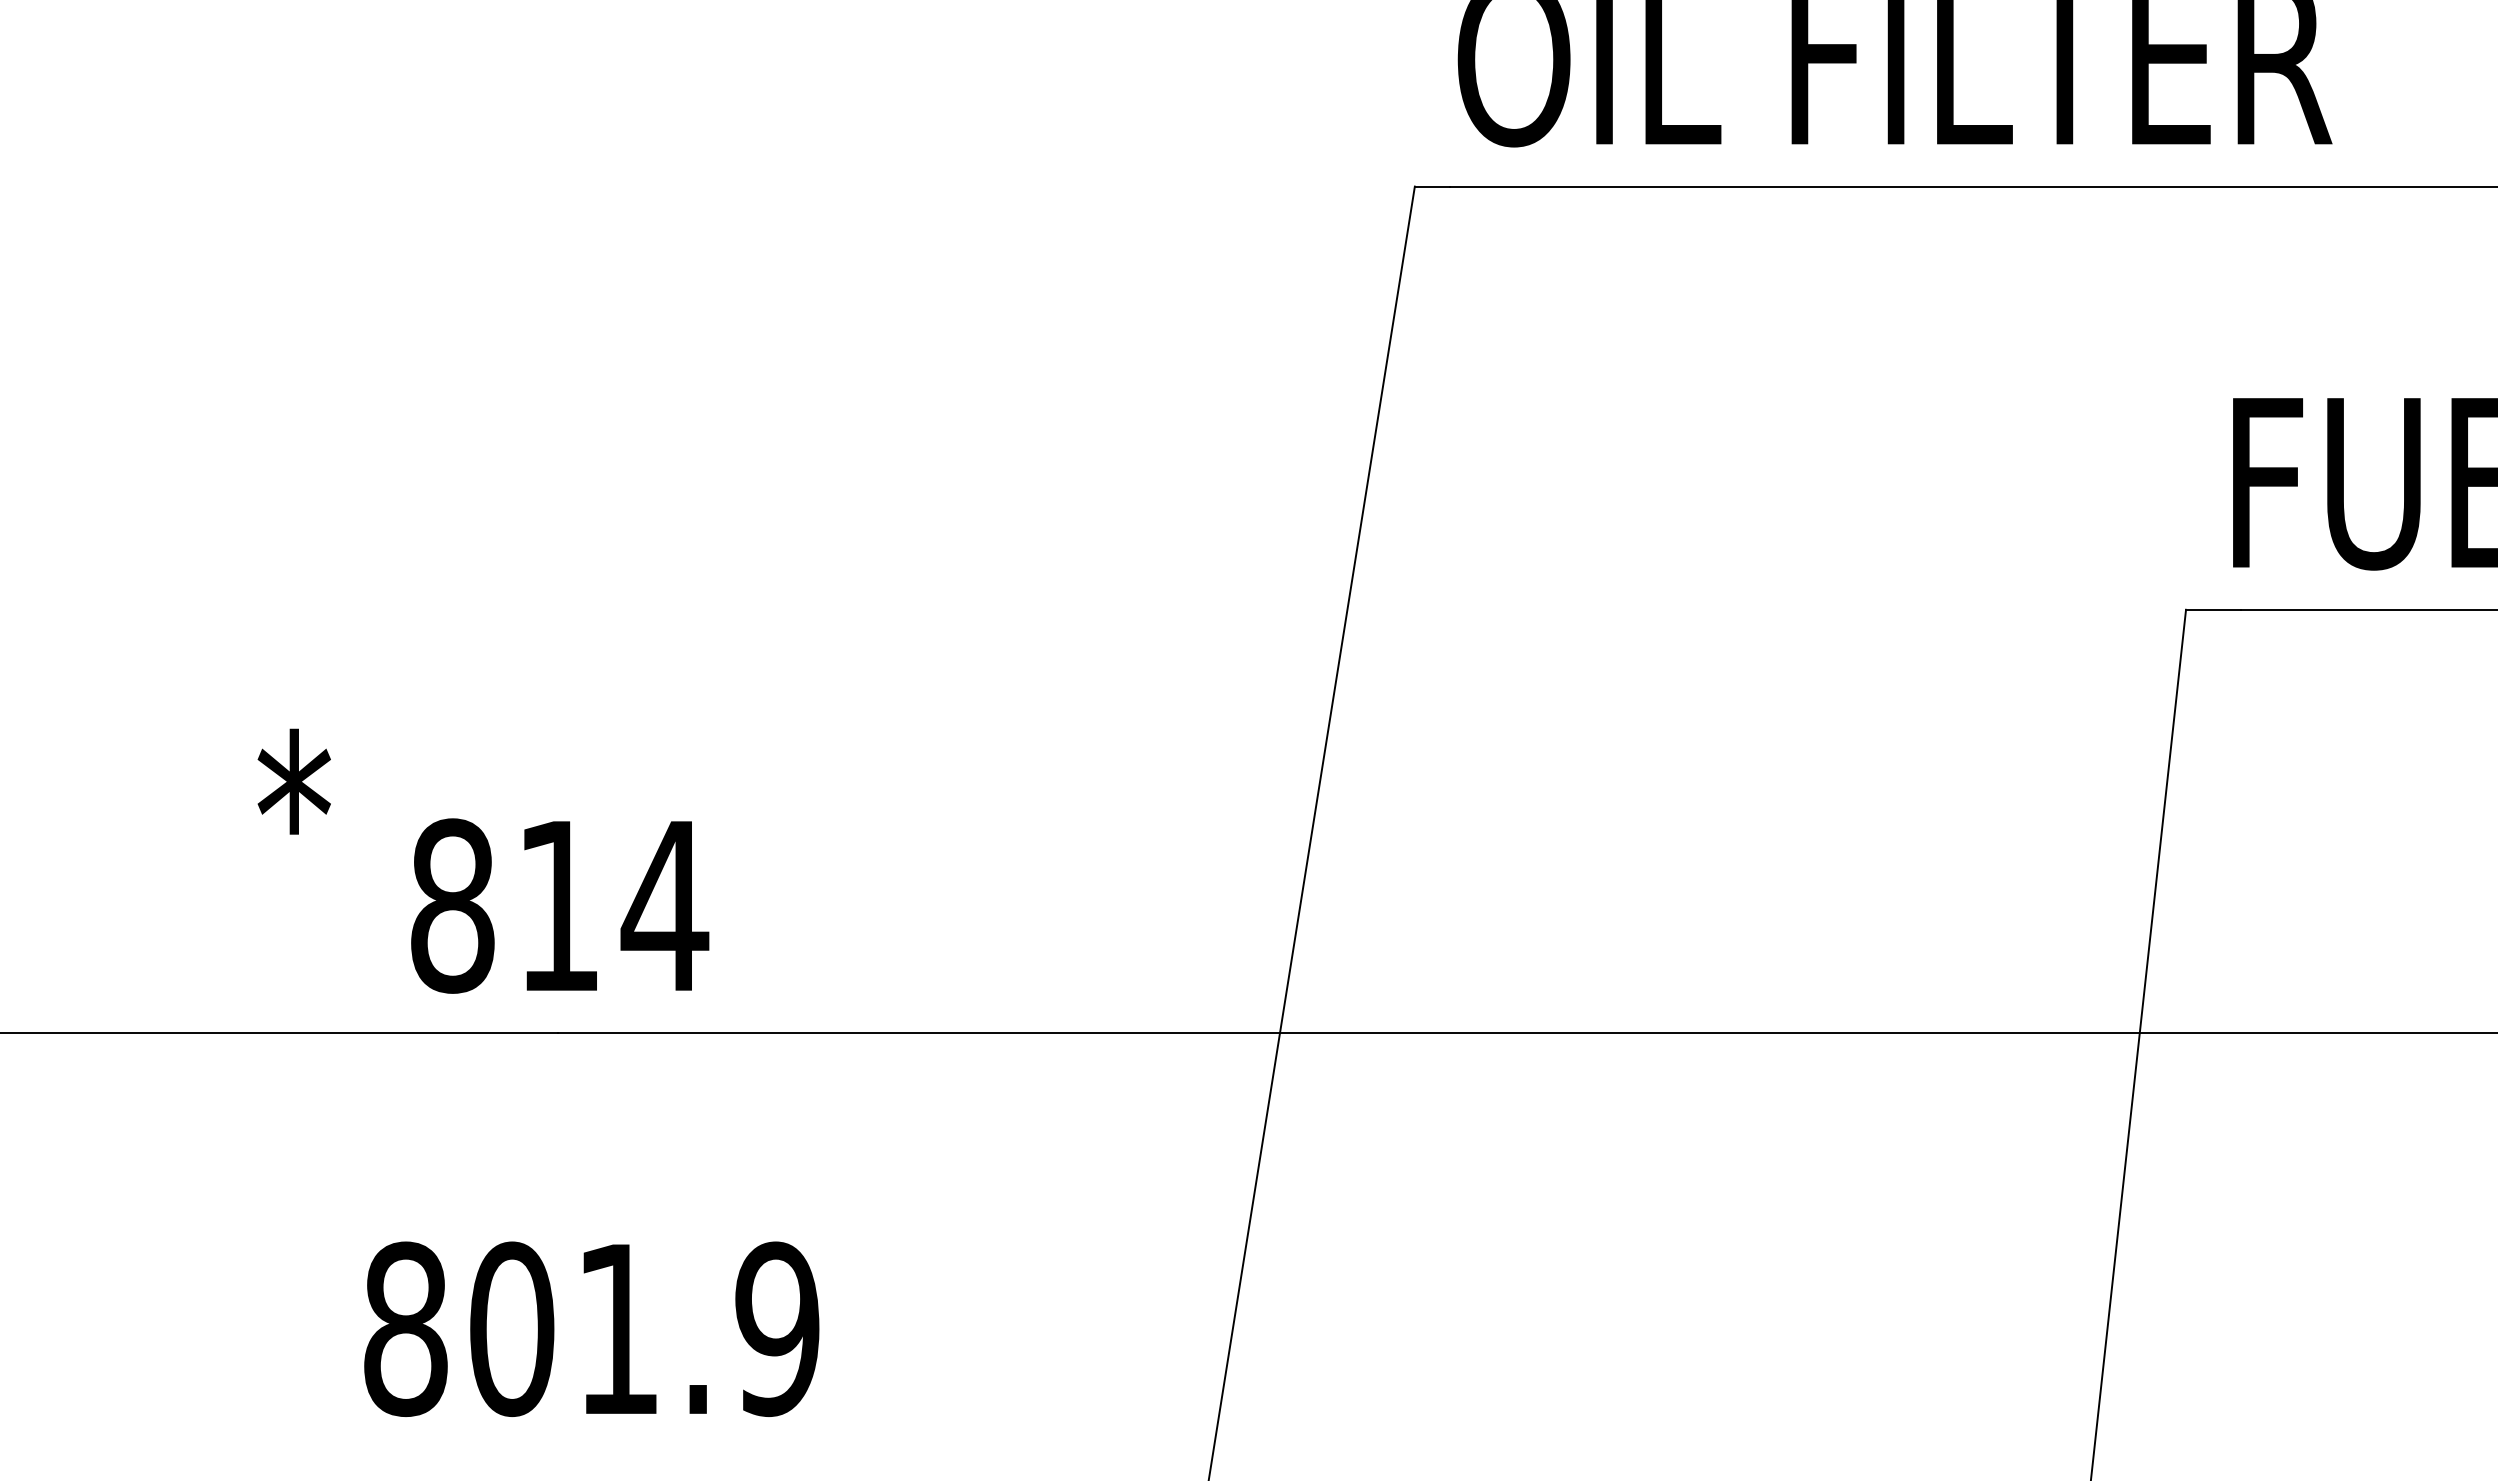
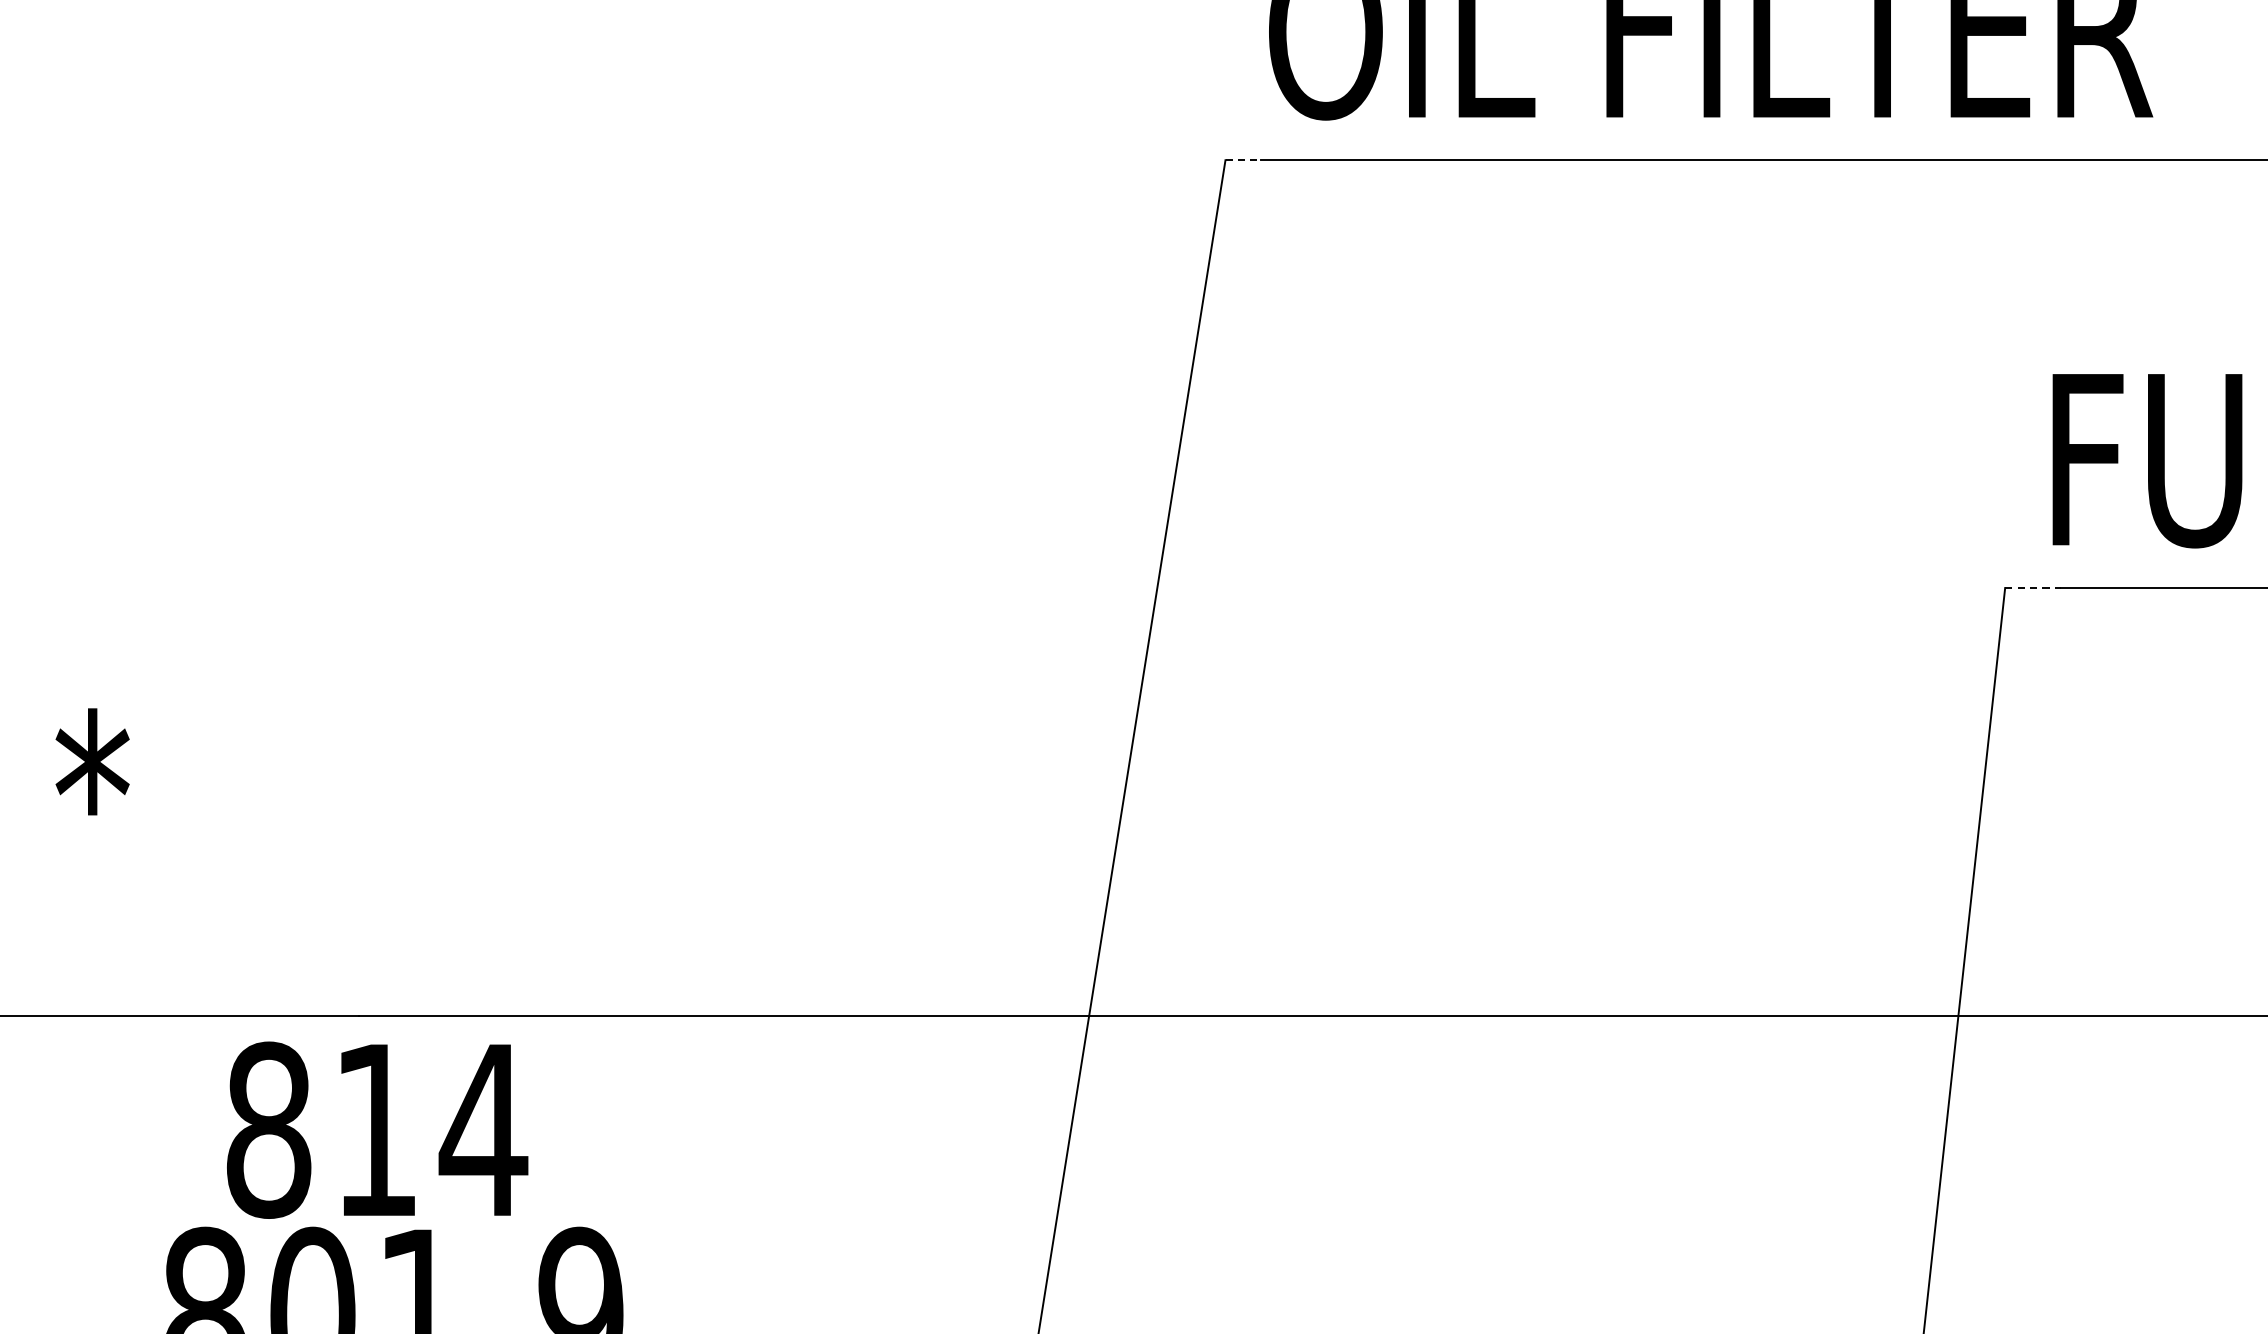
line: (1432, 186) -> (1243, 160), solid -> dashed
line: (2213, 609) -> (2032, 587), solid -> dashed
text: (560, 905) -> (377, 1129), moved

